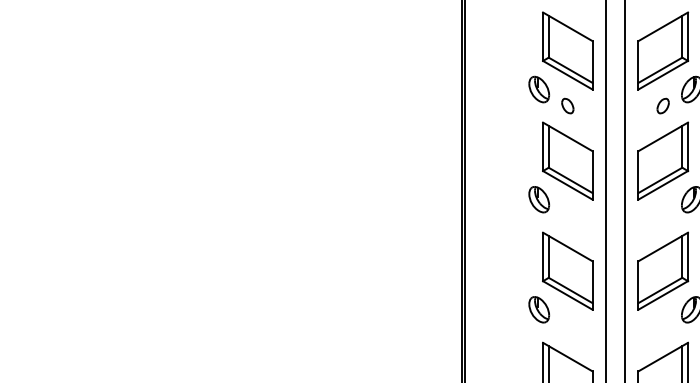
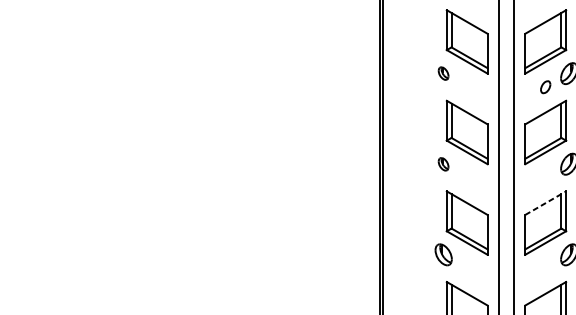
part: (538, 89) -> (443, 73), size x0.6
part: (567, 105) -> (466, 86), removed
part: (538, 199) -> (443, 164), size x0.6
line: (663, 247) -> (545, 203), solid -> dashed

